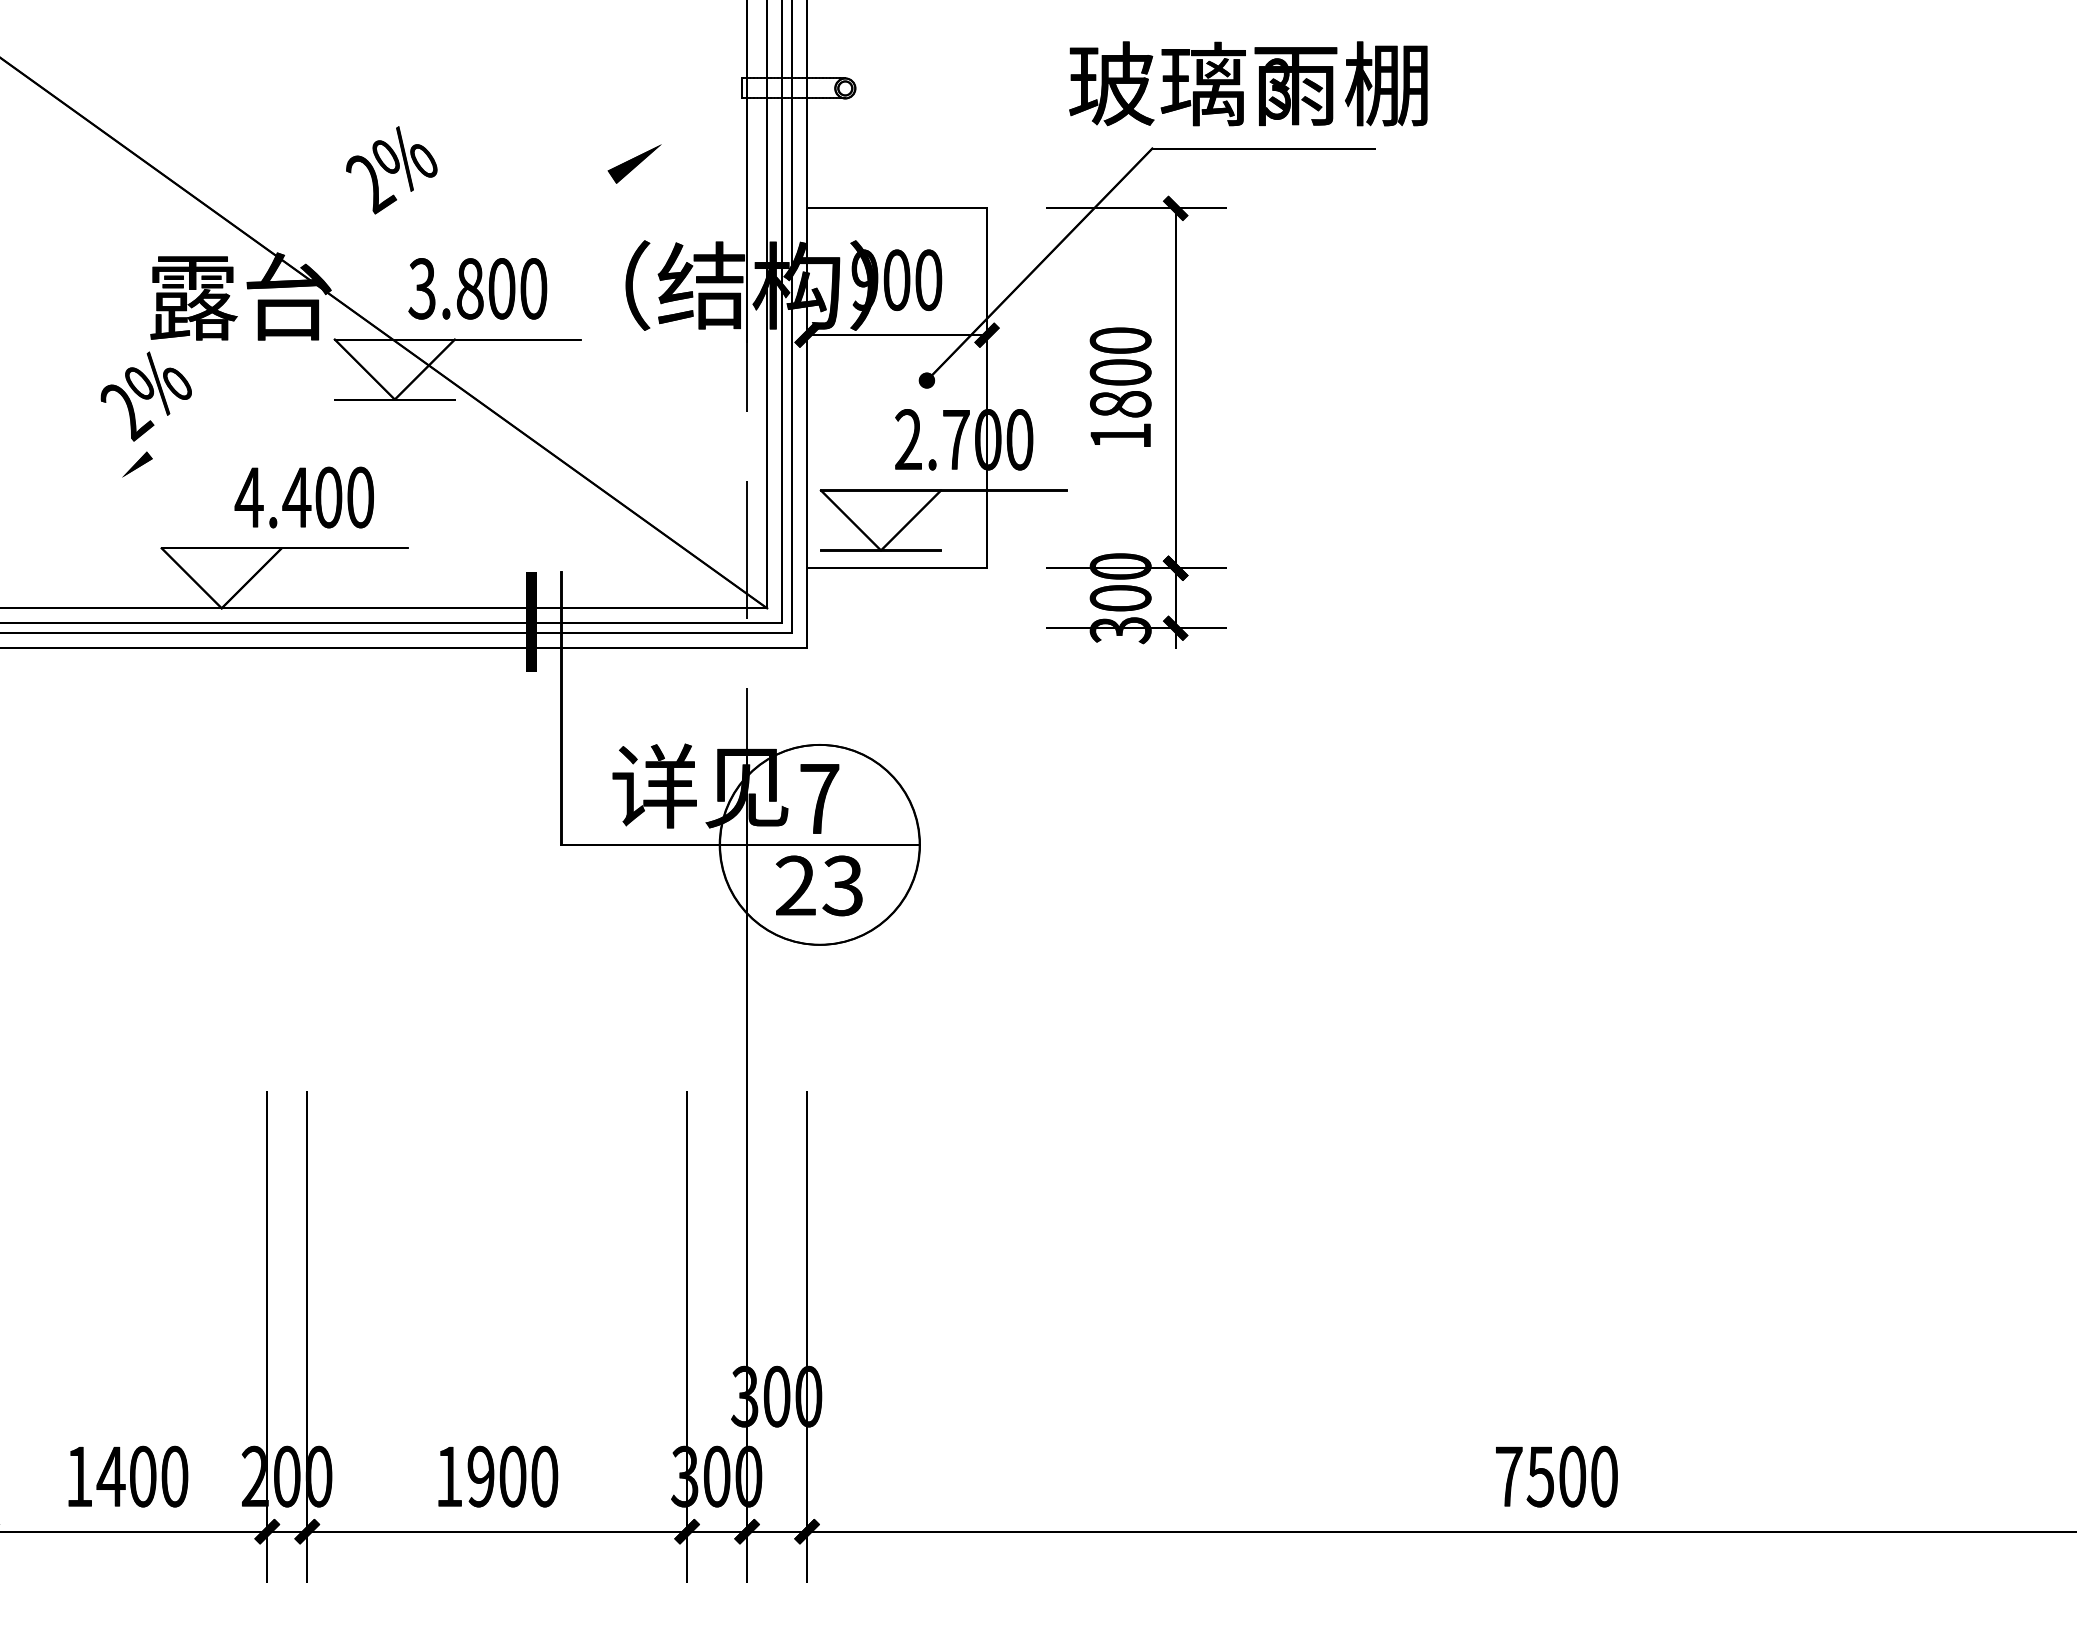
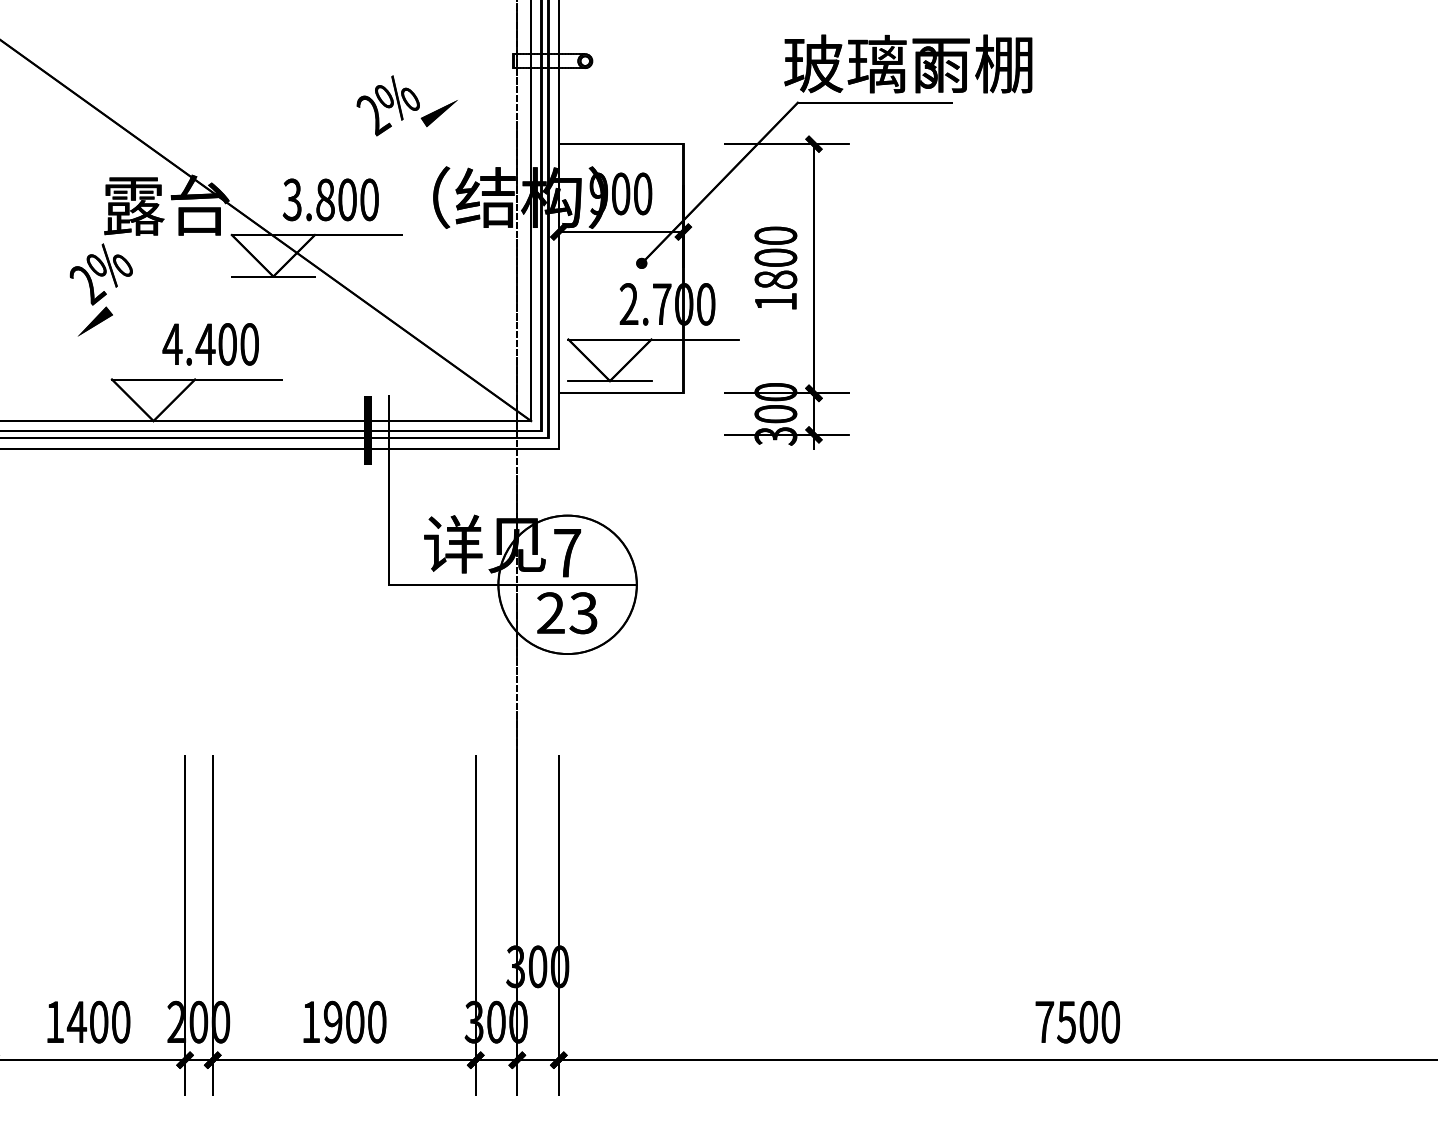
text: (1248, 83) -> (908, 63), moved
text: (390, 169) -> (387, 105), moved
part: (136, 464) -> (94, 321), size x1.67

